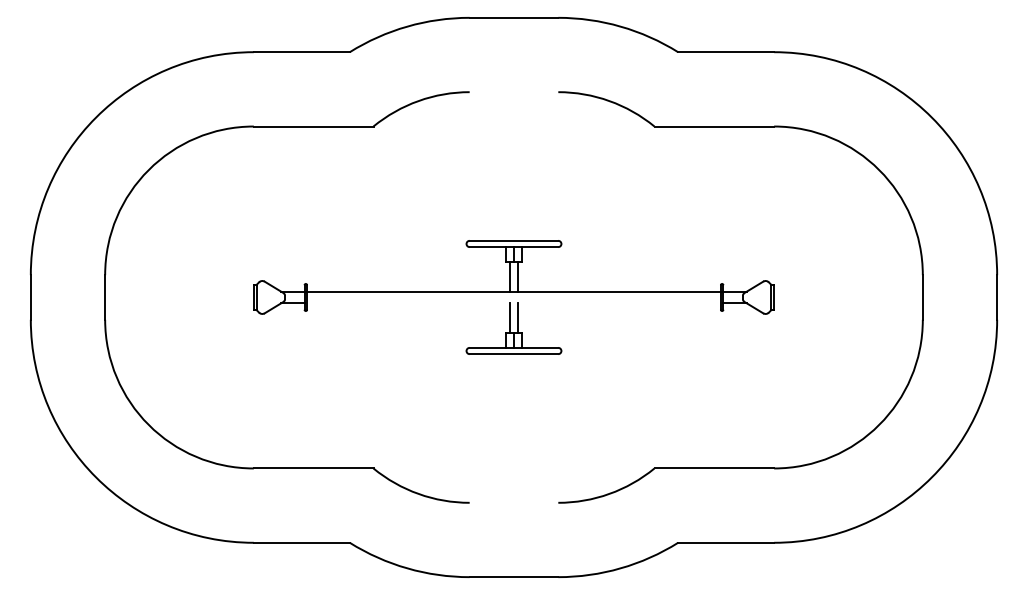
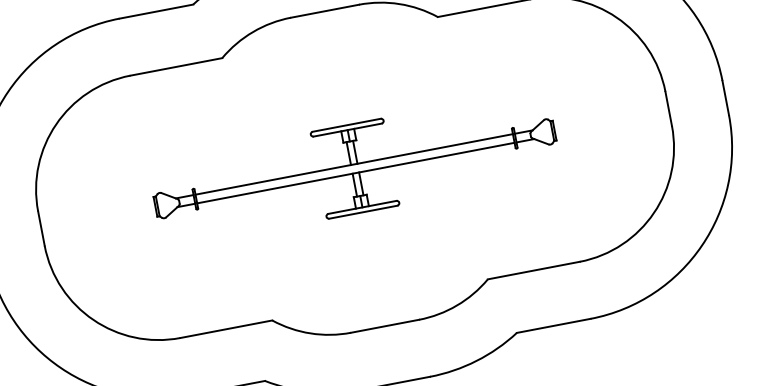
line: (513, 92) -> (324, 11), added
line: (513, 303) -> (355, 173), added
line: (513, 502) -> (384, 326), added

